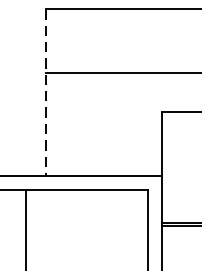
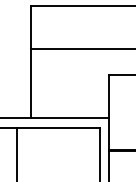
line: (46, 93) -> (31, 62), dashed -> solid

